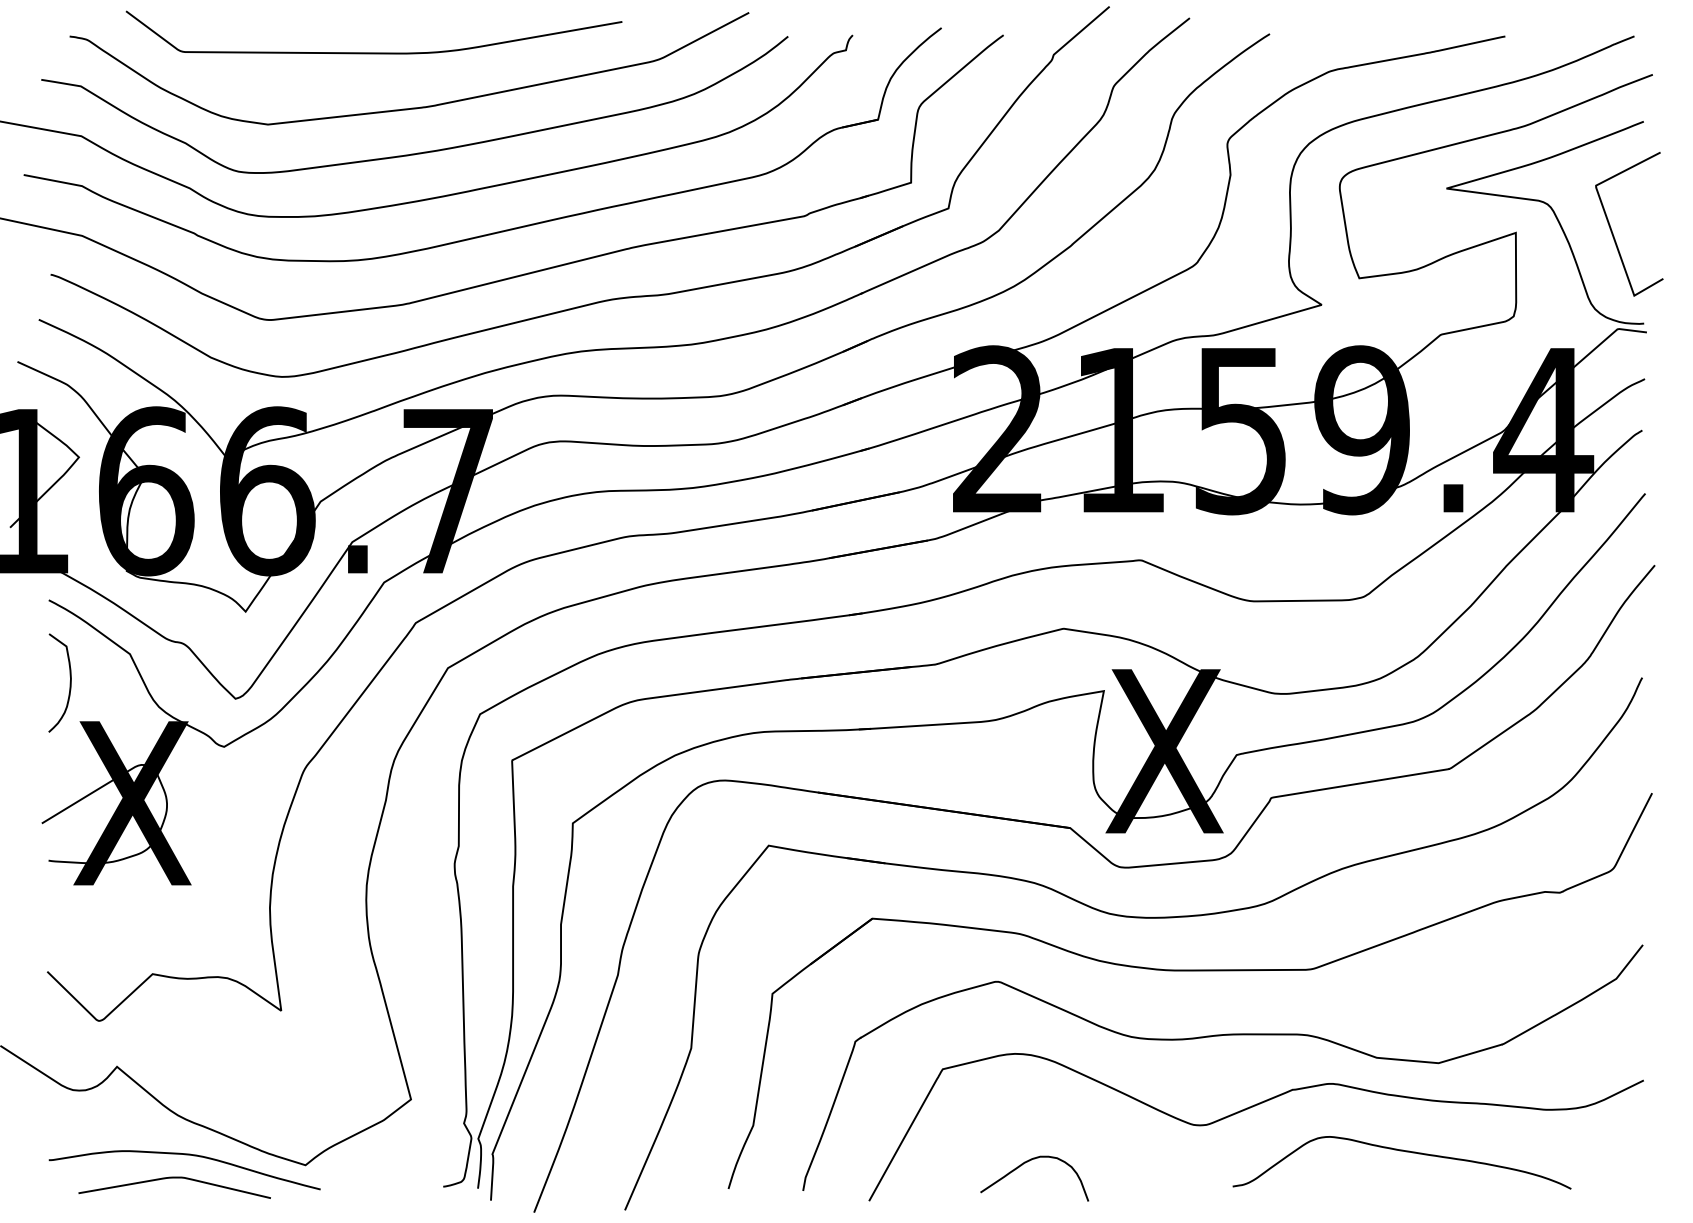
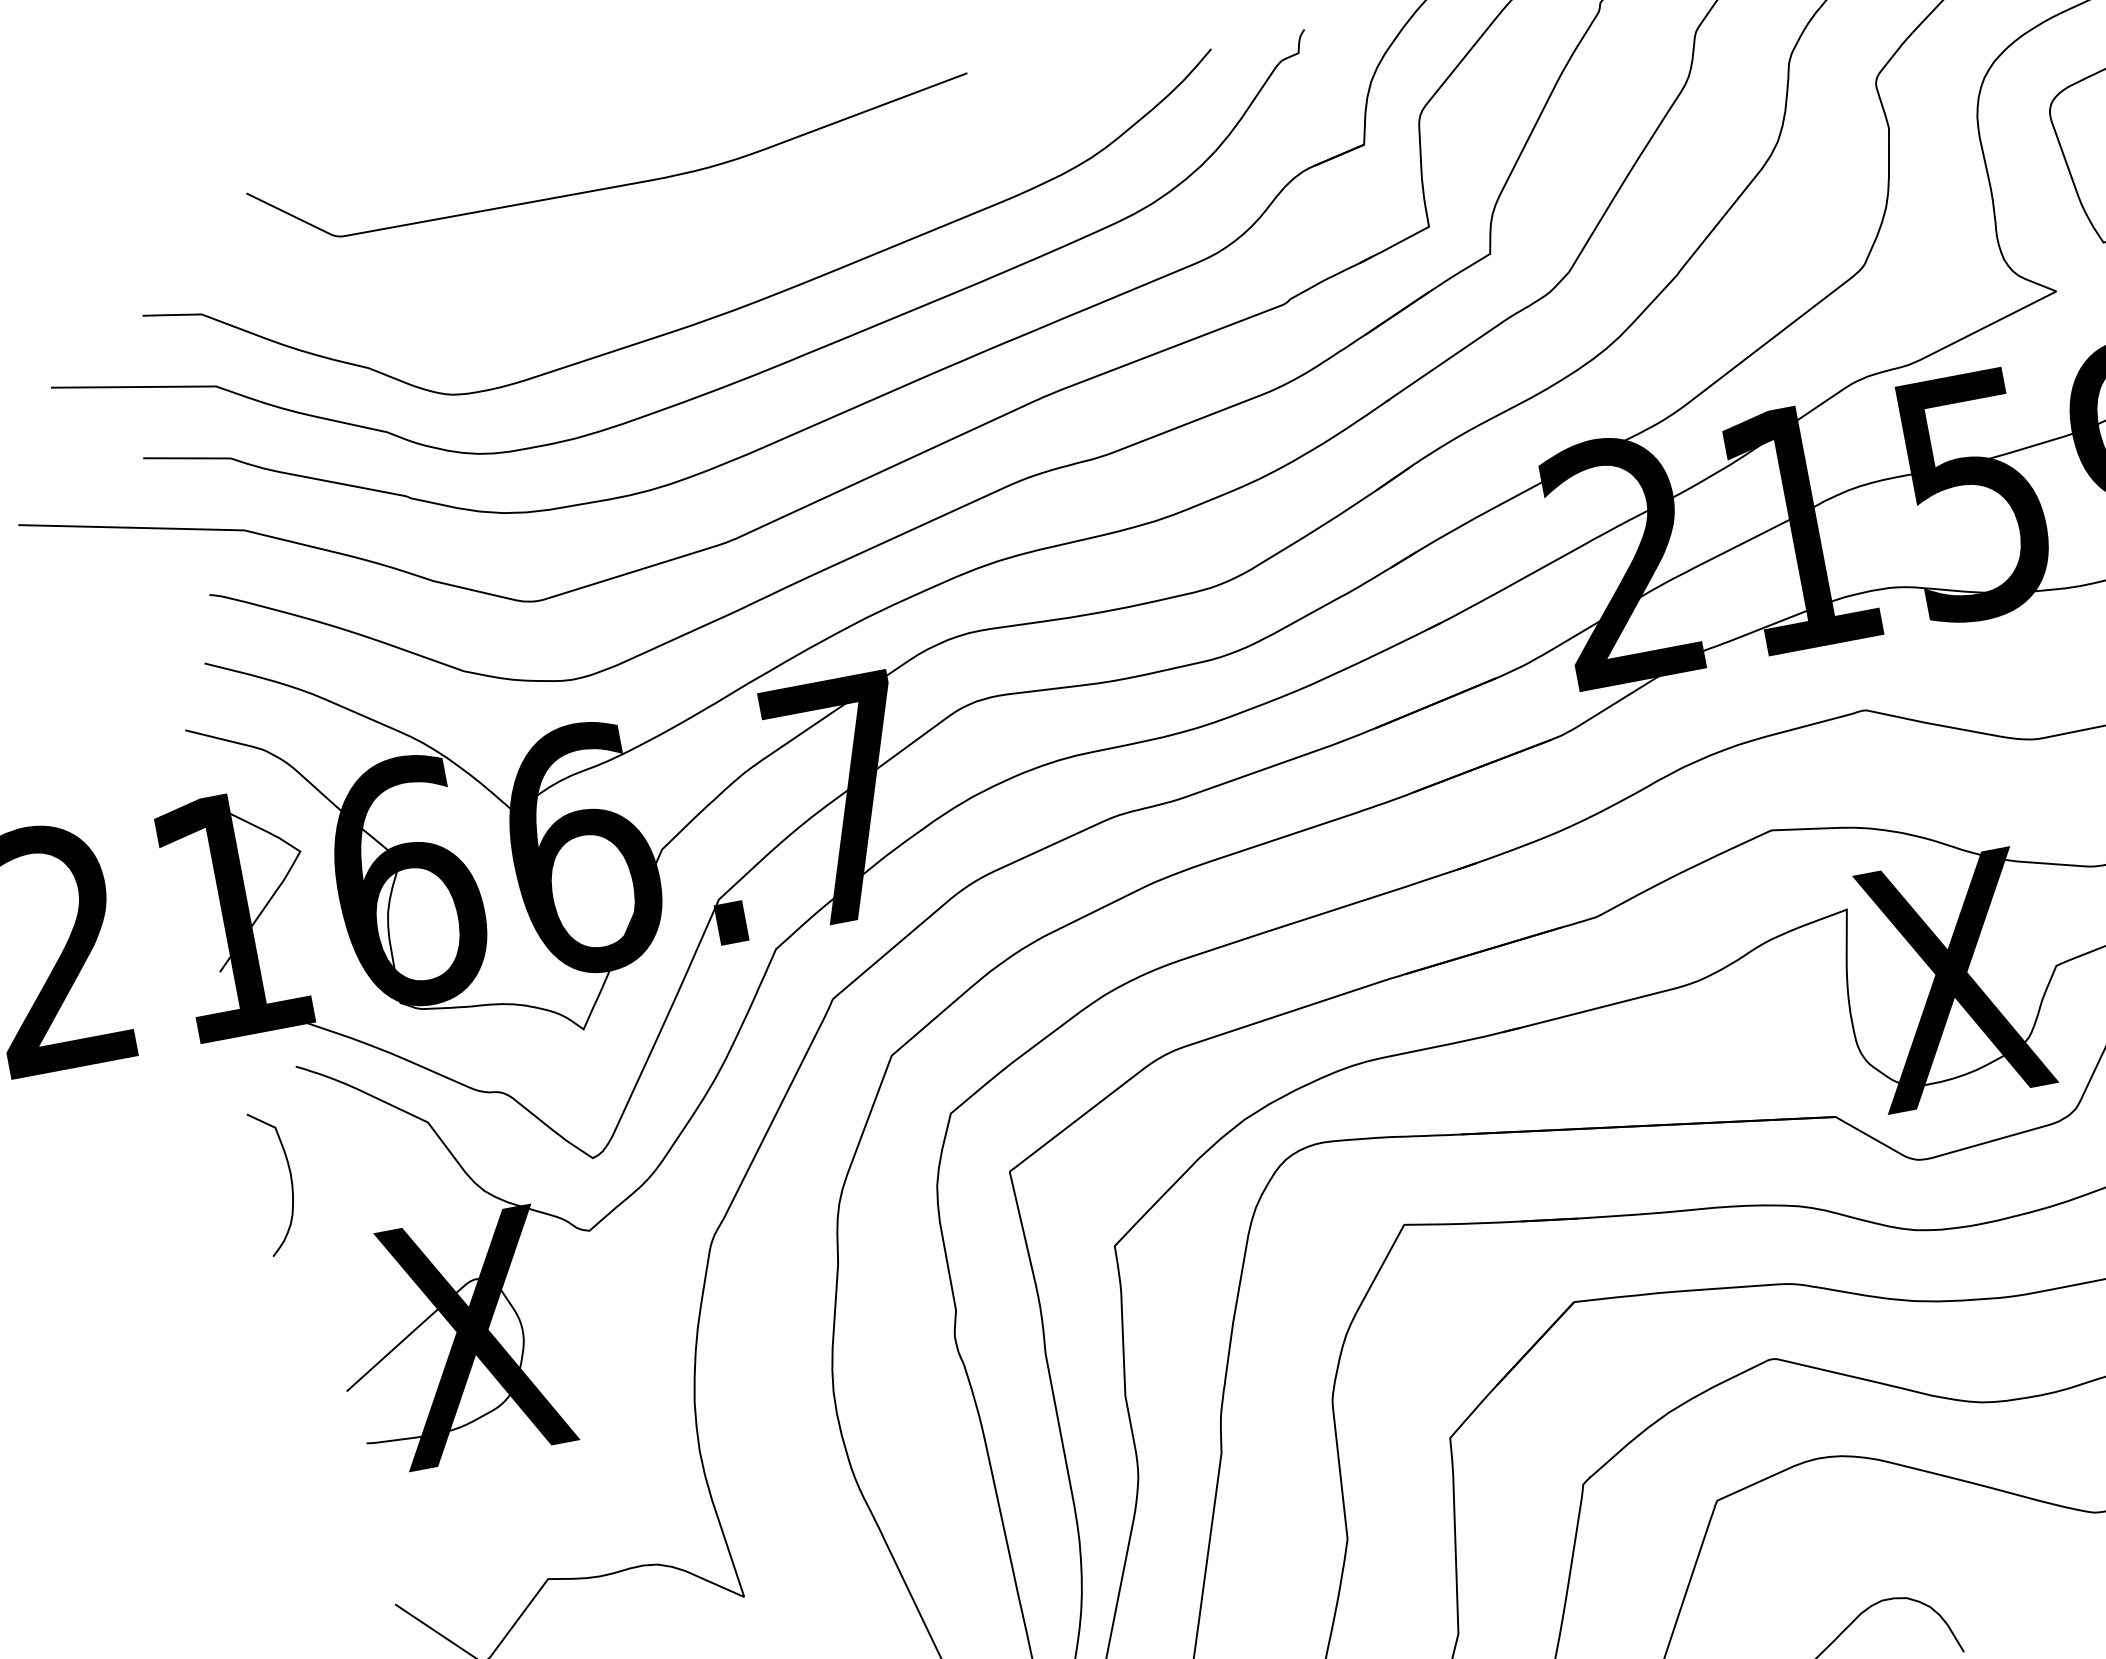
curve: (411, 107) -> (685, 254), removed
curve: (69, 682) -> (289, 1179), moved

